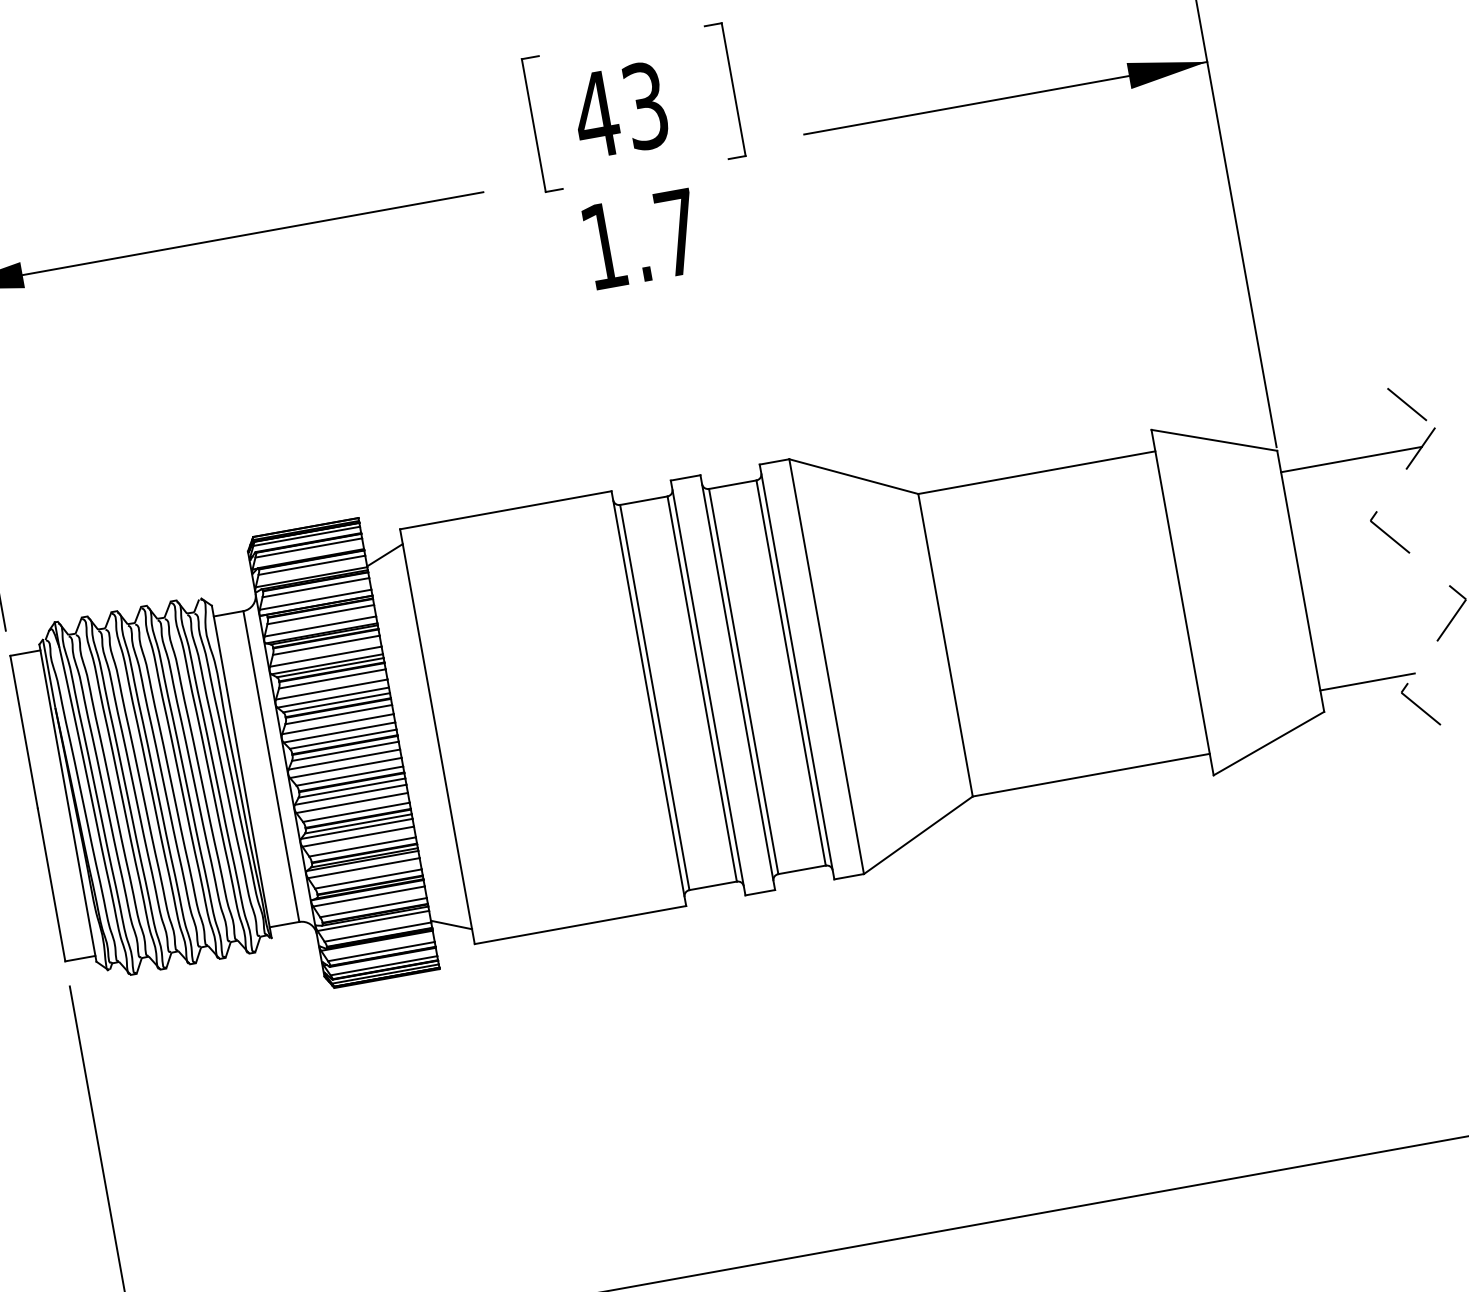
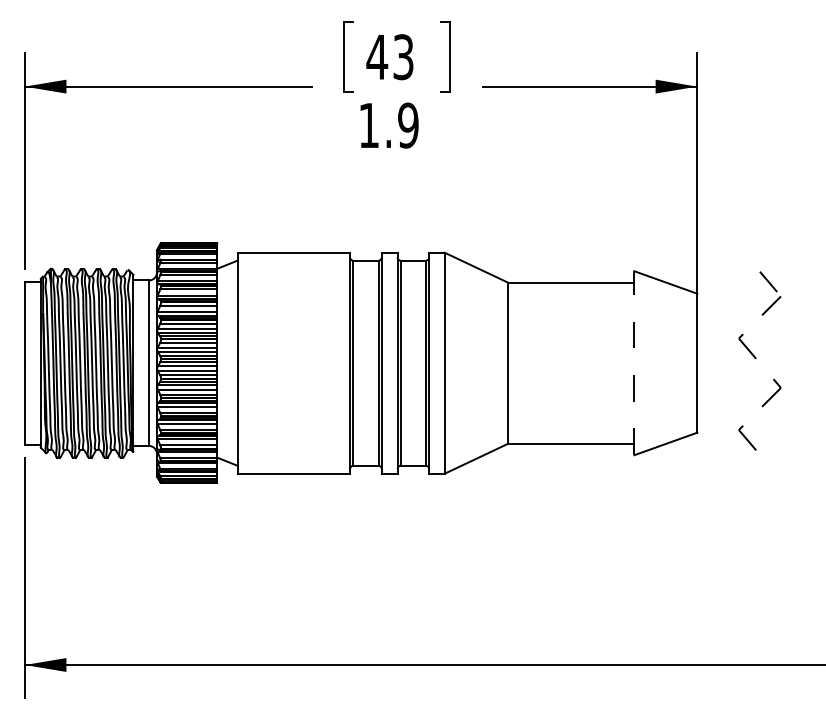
text: (678, 232) -> (408, 125), 1.7 -> 1.9
line: (1351, 460) -> (734, 305), removed
line: (1182, 603) -> (634, 363), solid -> dashed
line: (1367, 682) -> (722, 421), removed

